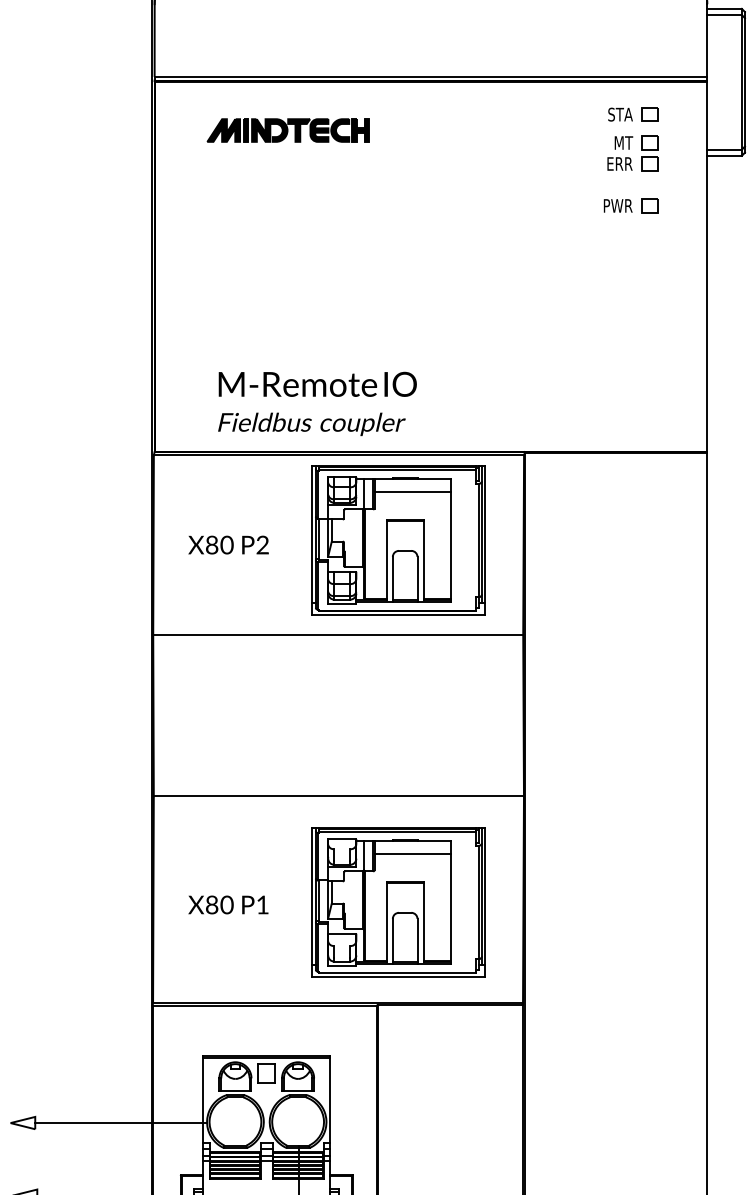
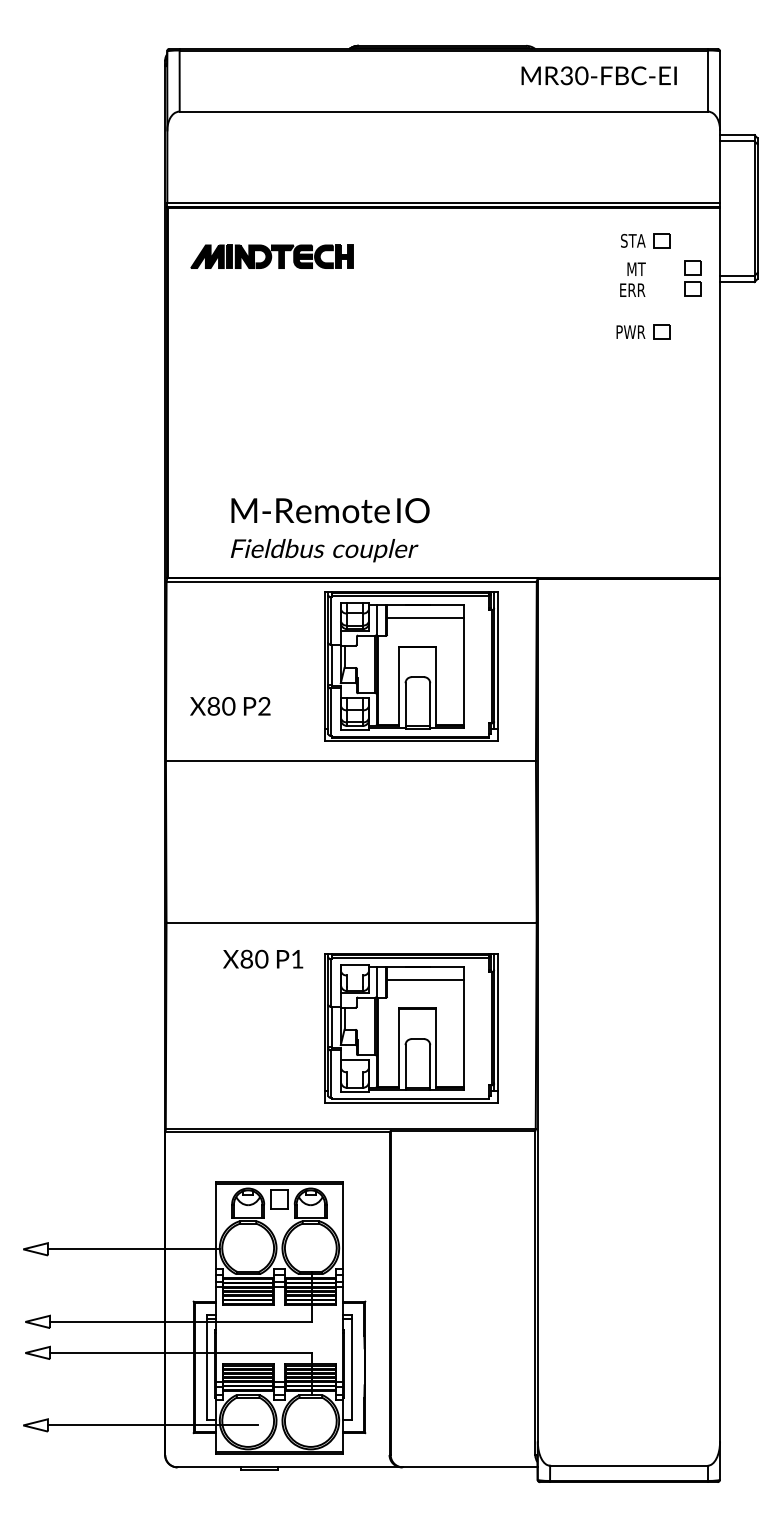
part: (287, 130) -> (271, 256), moved
part: (648, 153) -> (692, 278), moved
text: (228, 545) -> (230, 706), moved
text: (228, 904) -> (263, 958), moved

